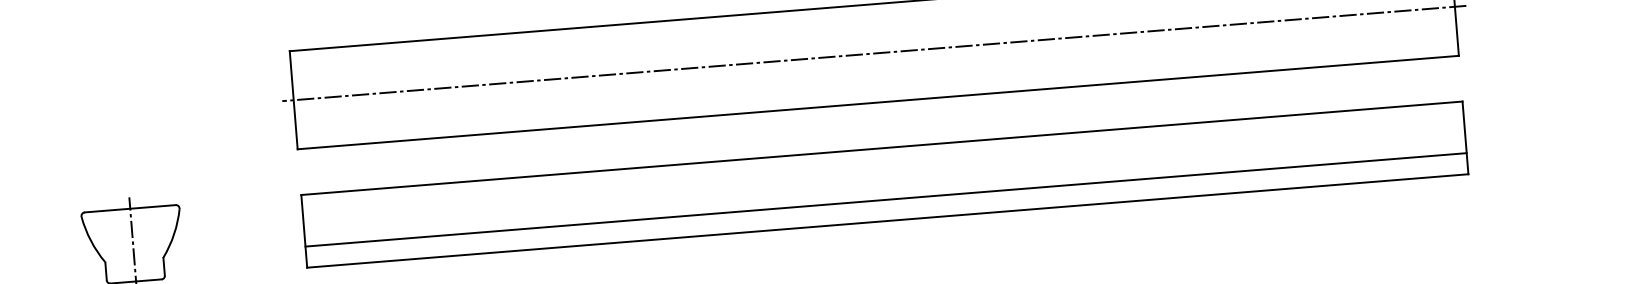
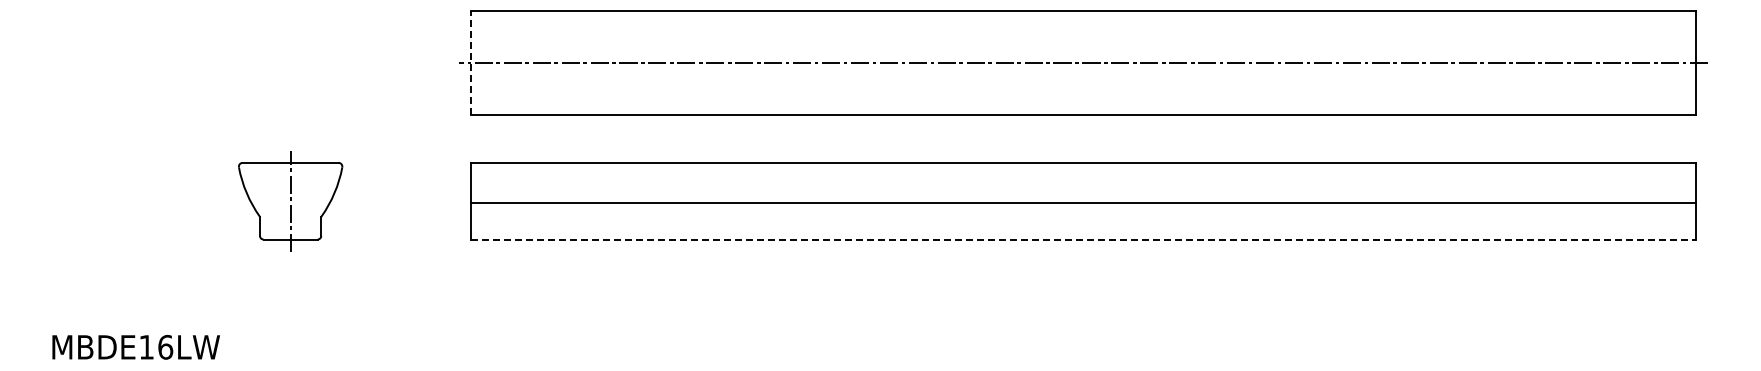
line: (294, 99) -> (471, 62), solid -> dashed
line: (886, 200) -> (1083, 203), moved
line: (888, 220) -> (1084, 239), solid -> dashed

